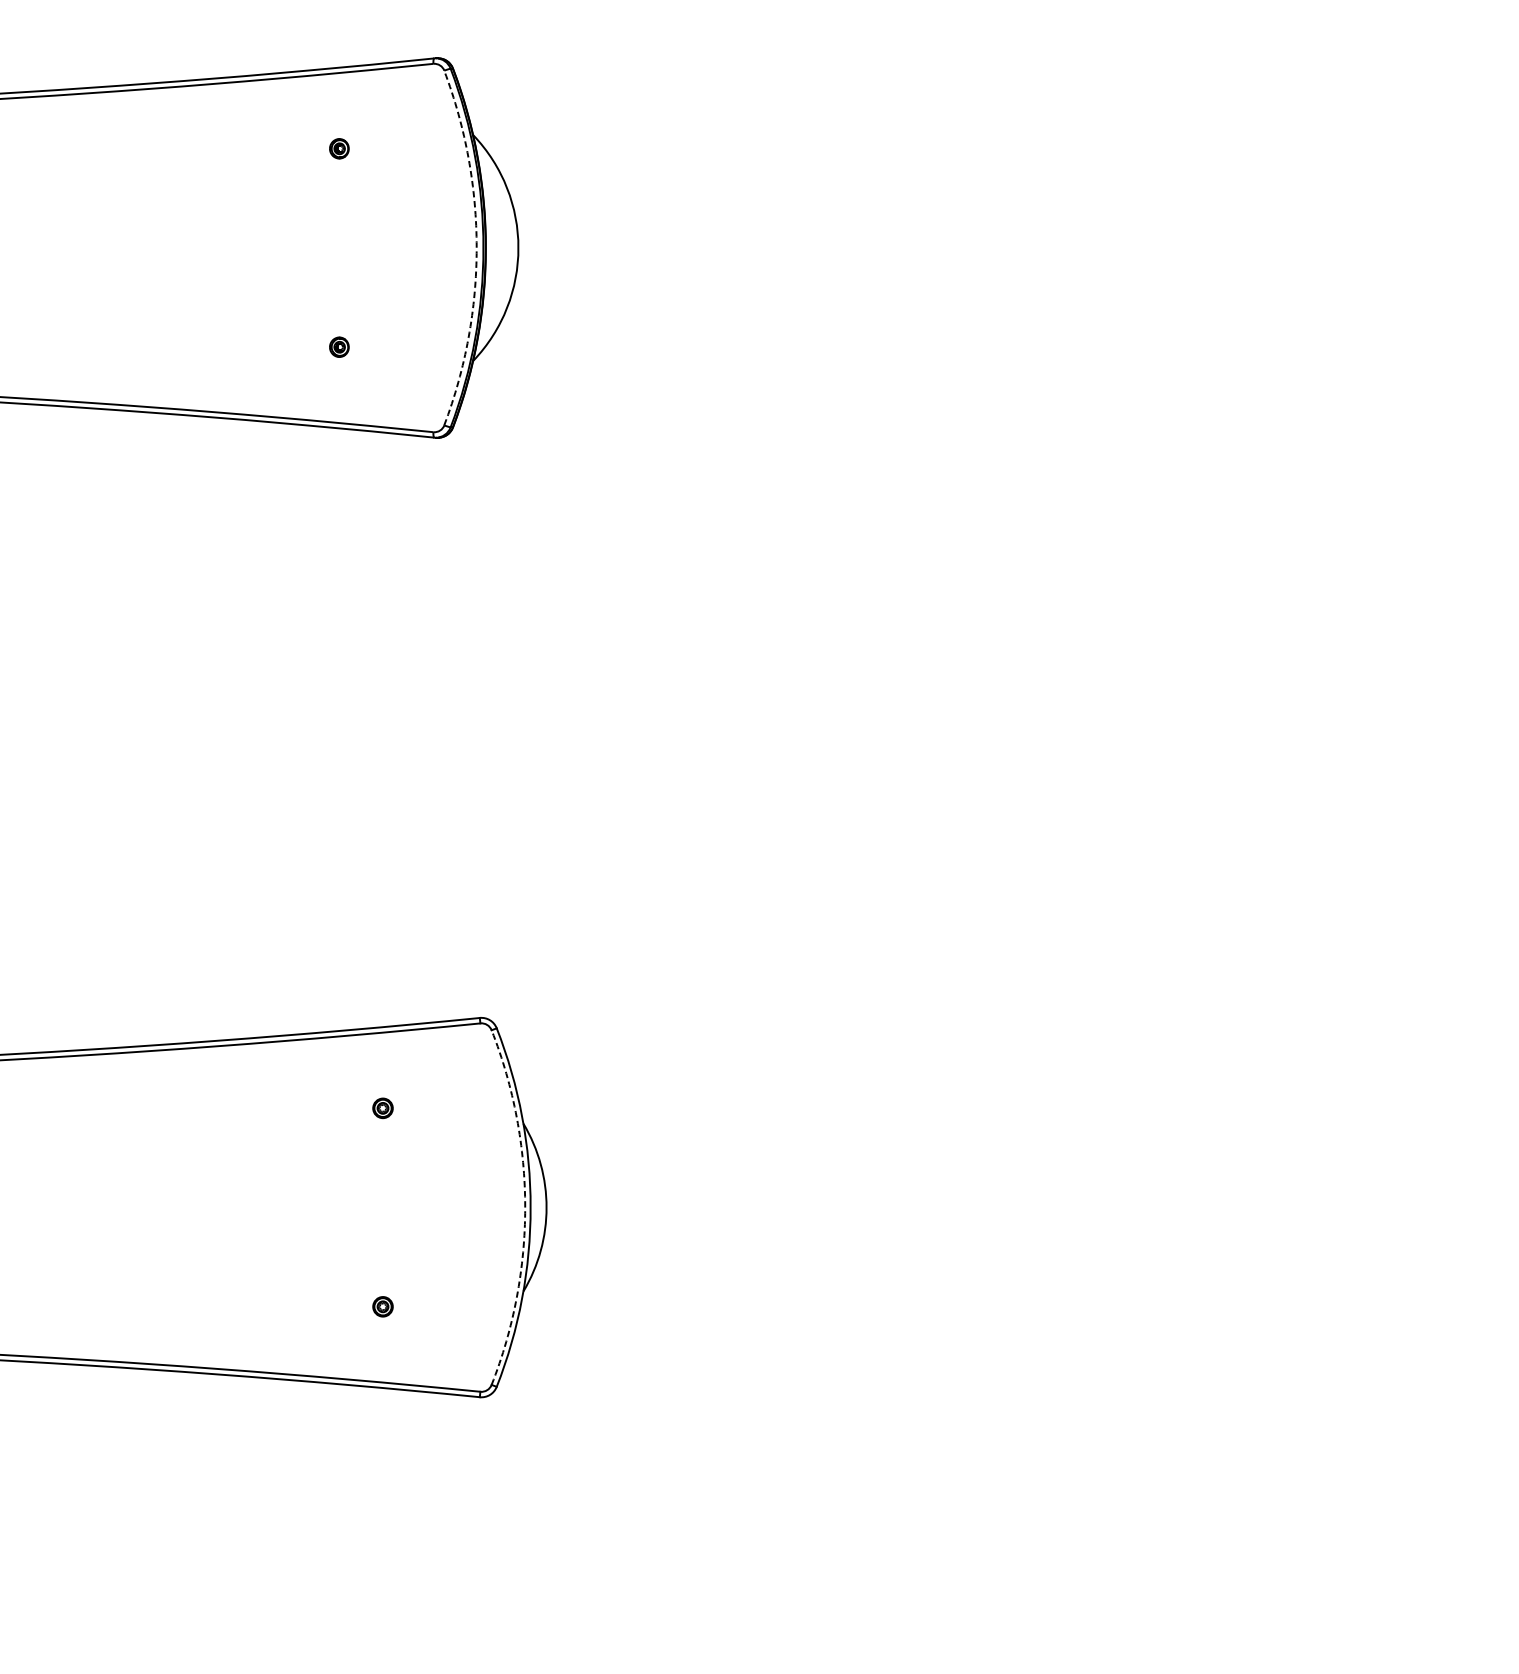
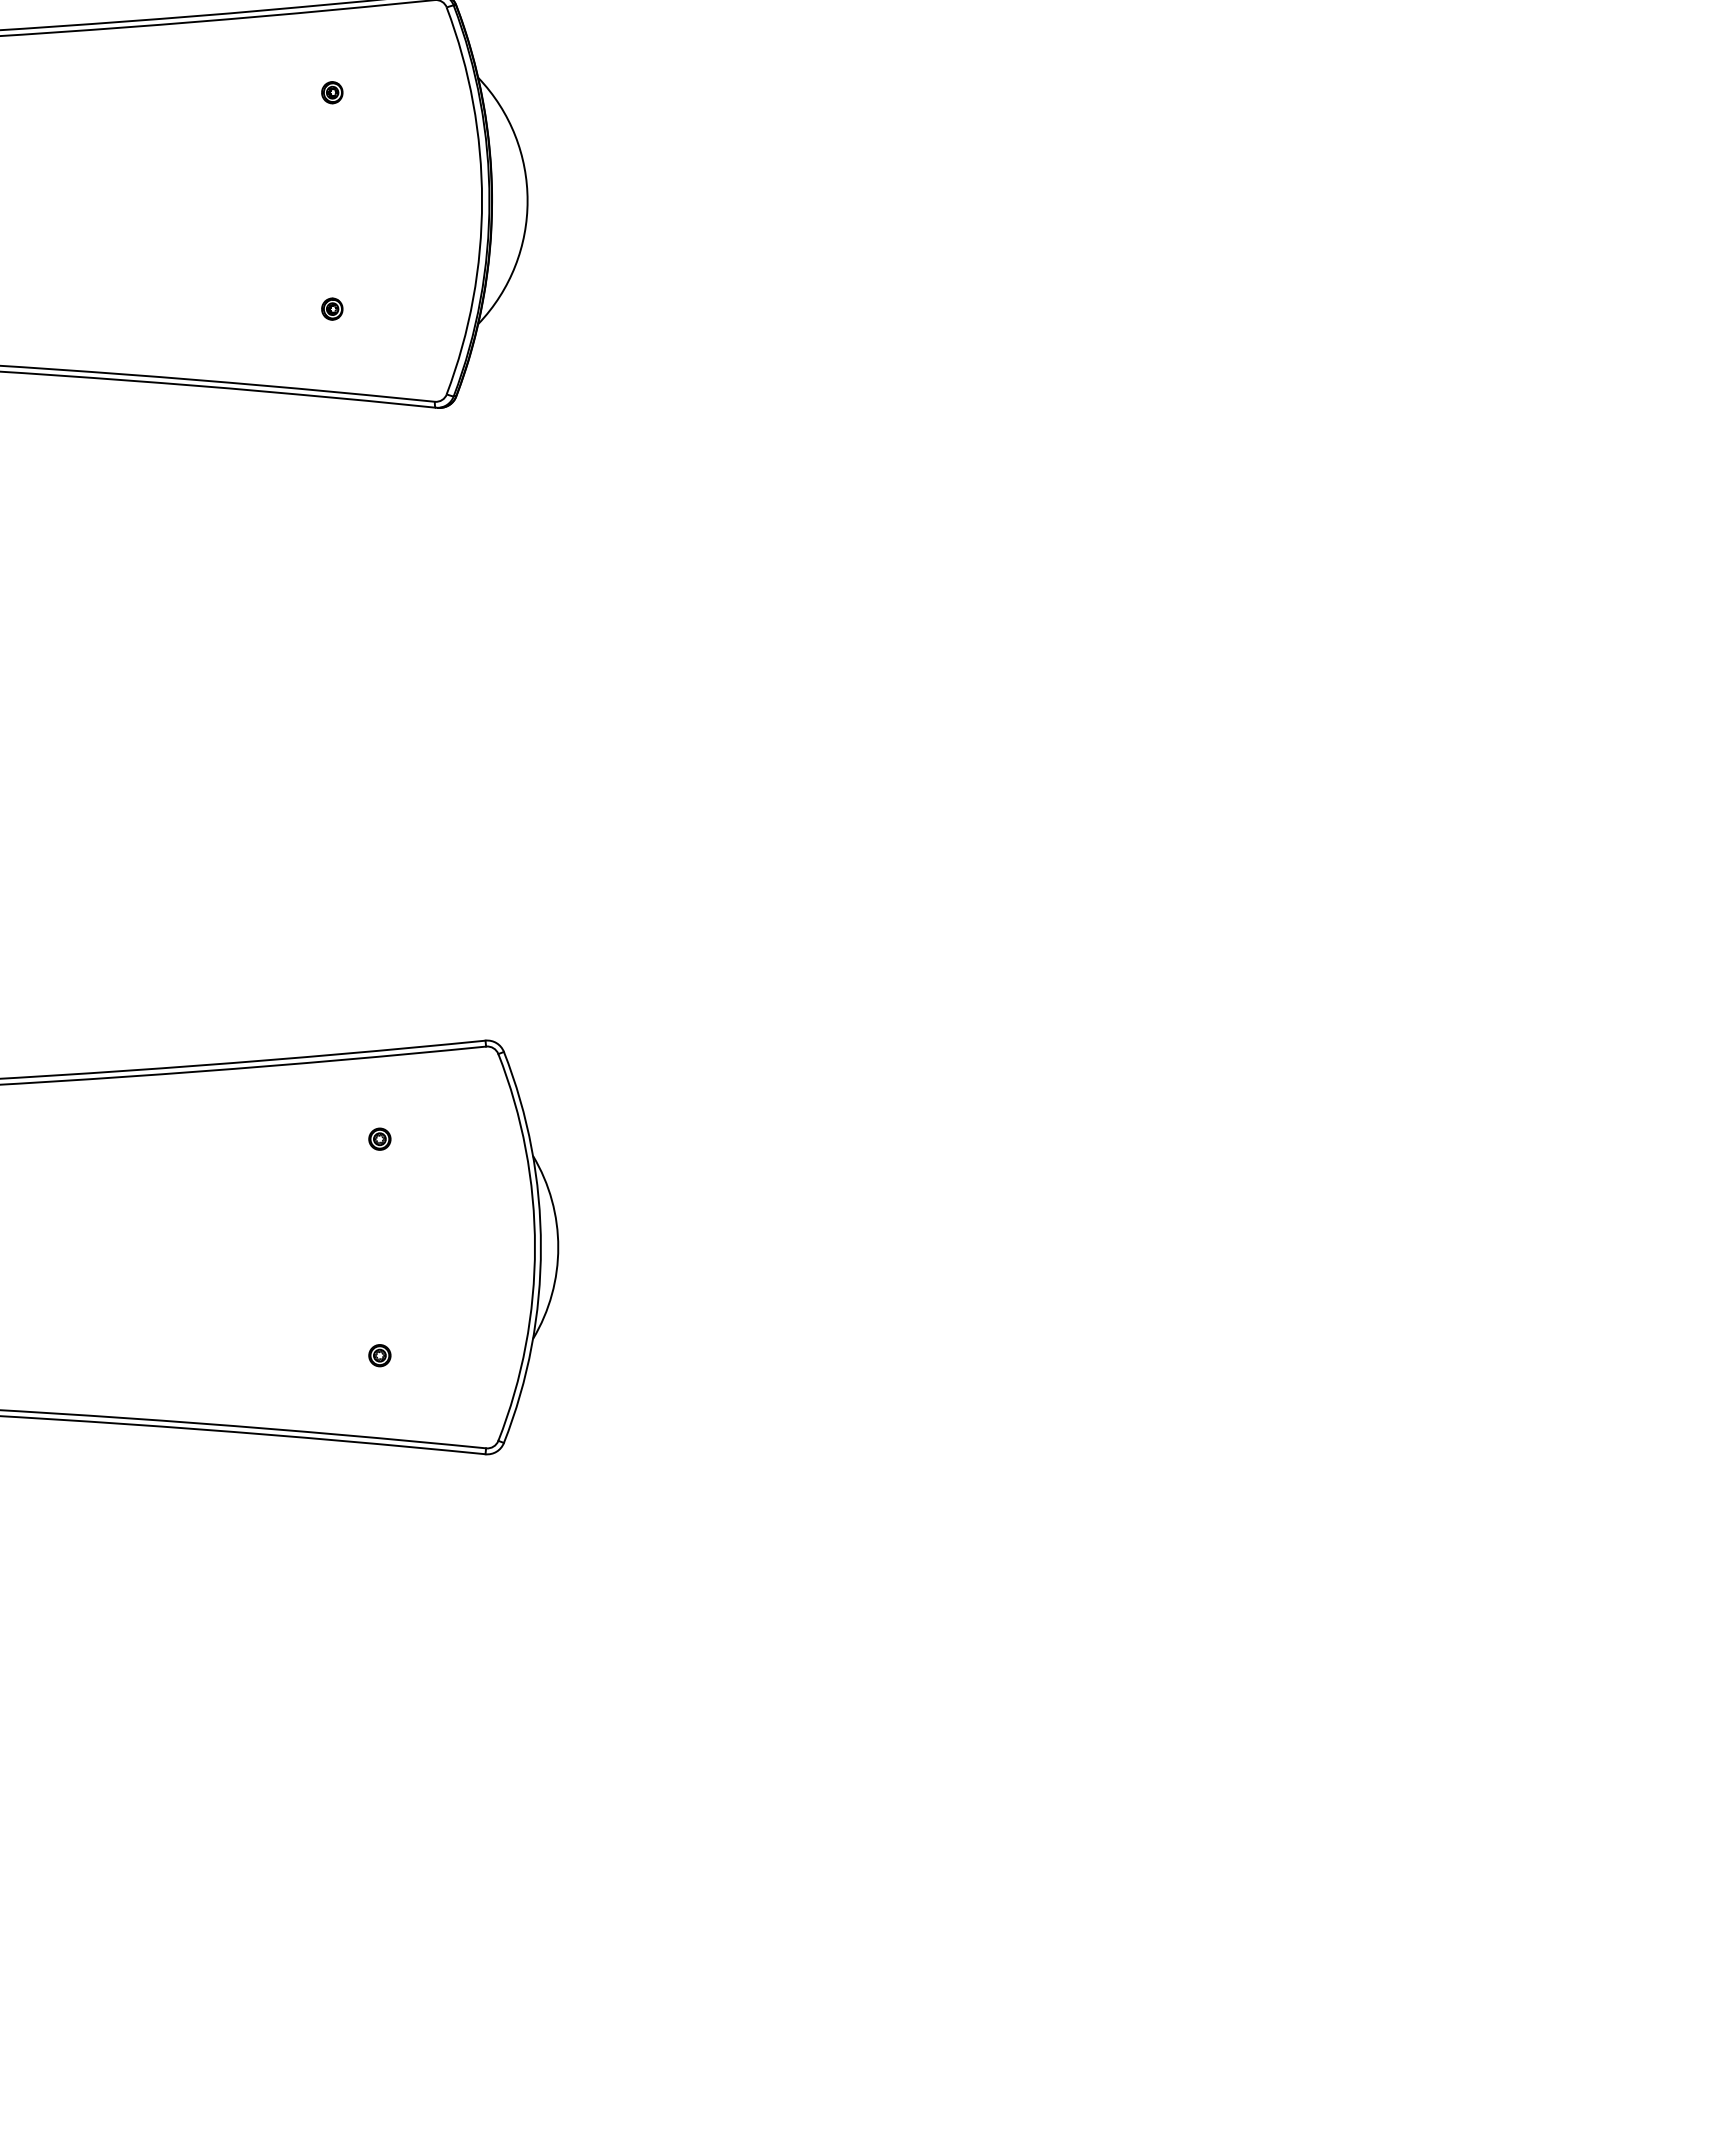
arc: (477, 247) -> (482, 200), dashed -> solid
arc: (524, 1207) -> (534, 1247), dashed -> solid

